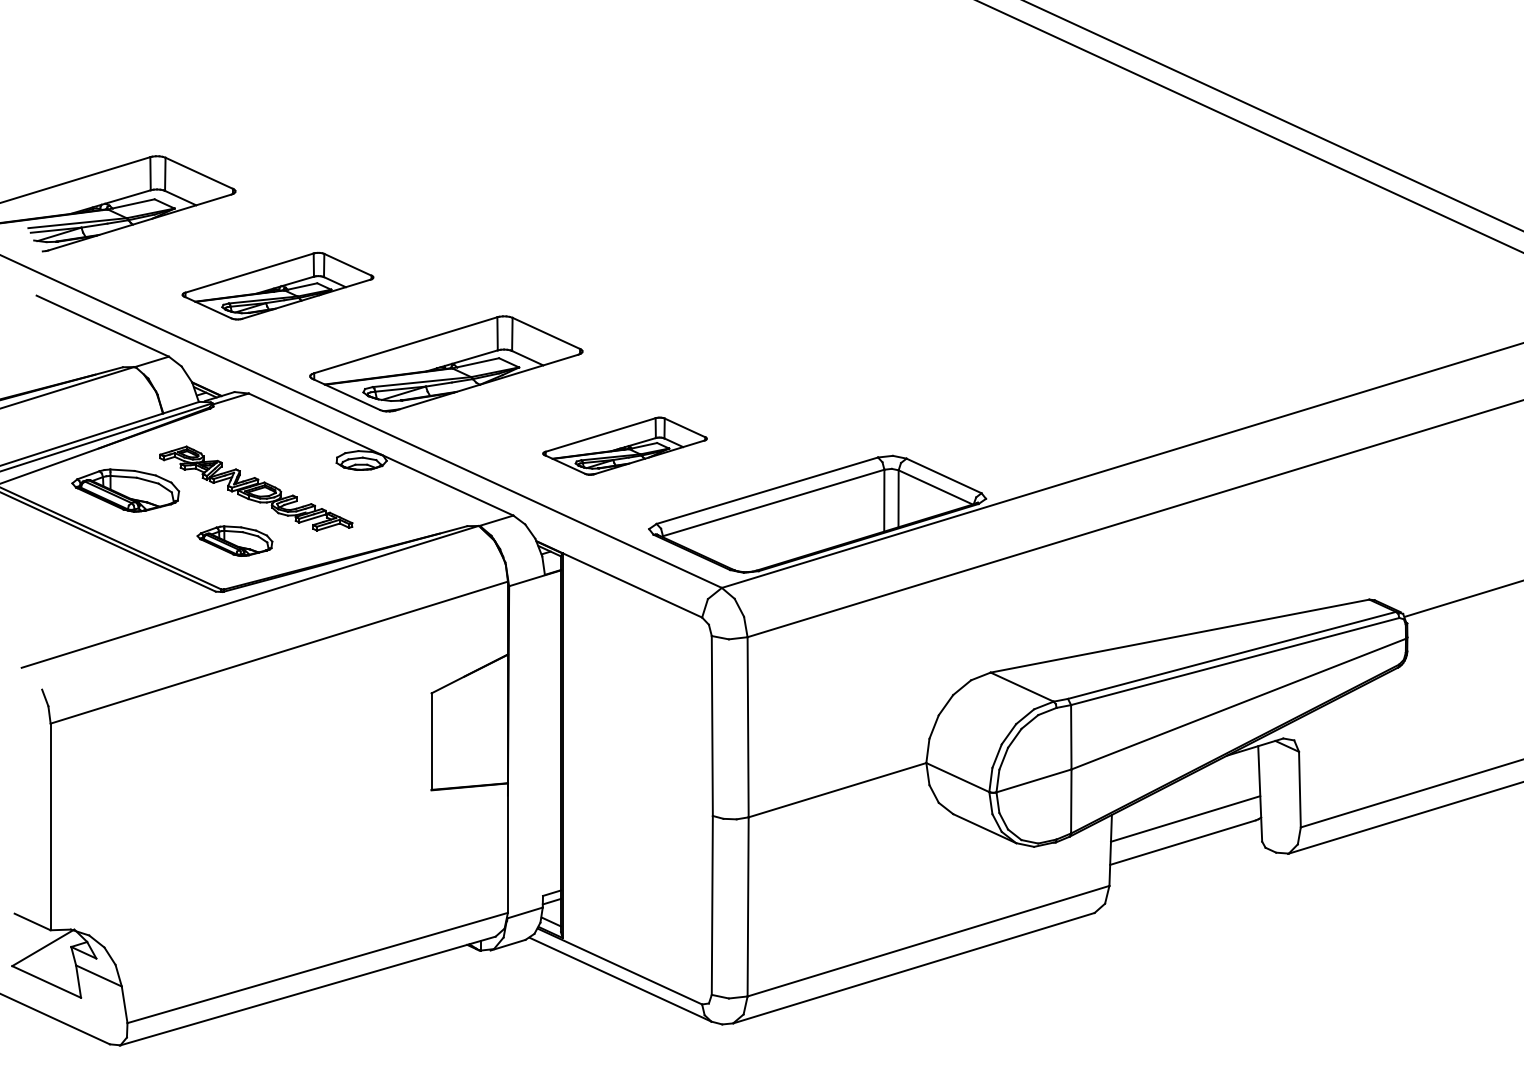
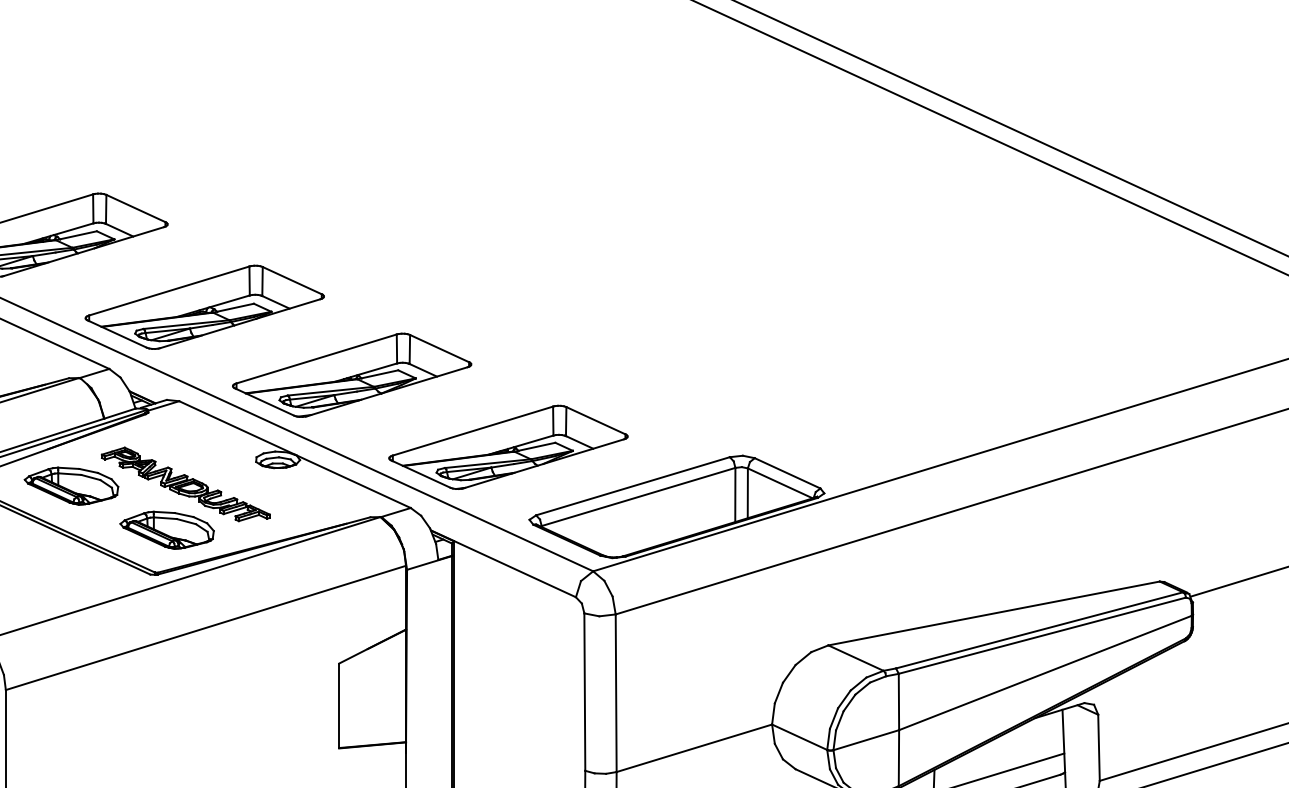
part: (277, 285) -> (204, 306), size x1.43
part: (624, 445) -> (508, 446), size x1.67
part: (234, 541) -> (166, 530), size x1.43

